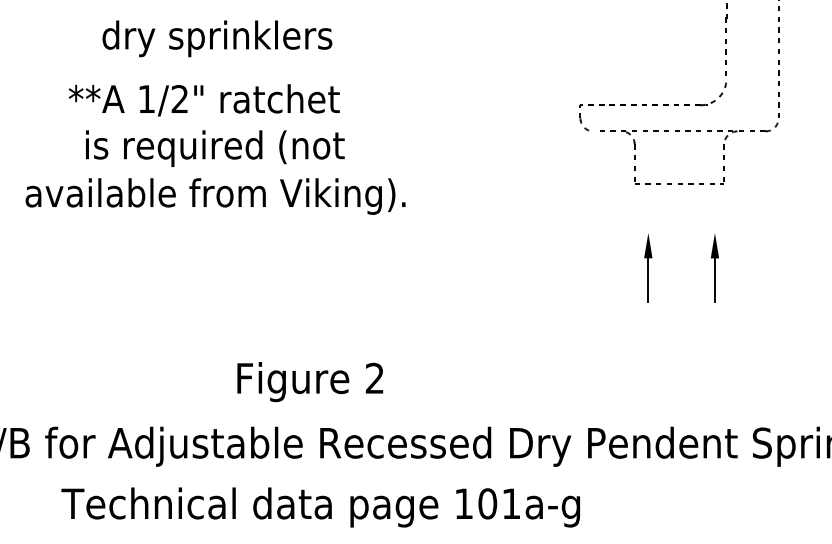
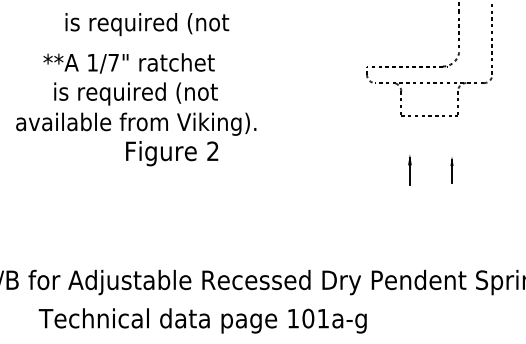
text: (231, 38) -> (146, 24), dry sprinklers -> is required (not
text: (179, 98) -> (113, 62), 1/2" -> 1/7"
part: (647, 268) -> (409, 169), size x0.7
part: (714, 268) -> (451, 169), size x0.6
text: (310, 381) -> (172, 153), moved

